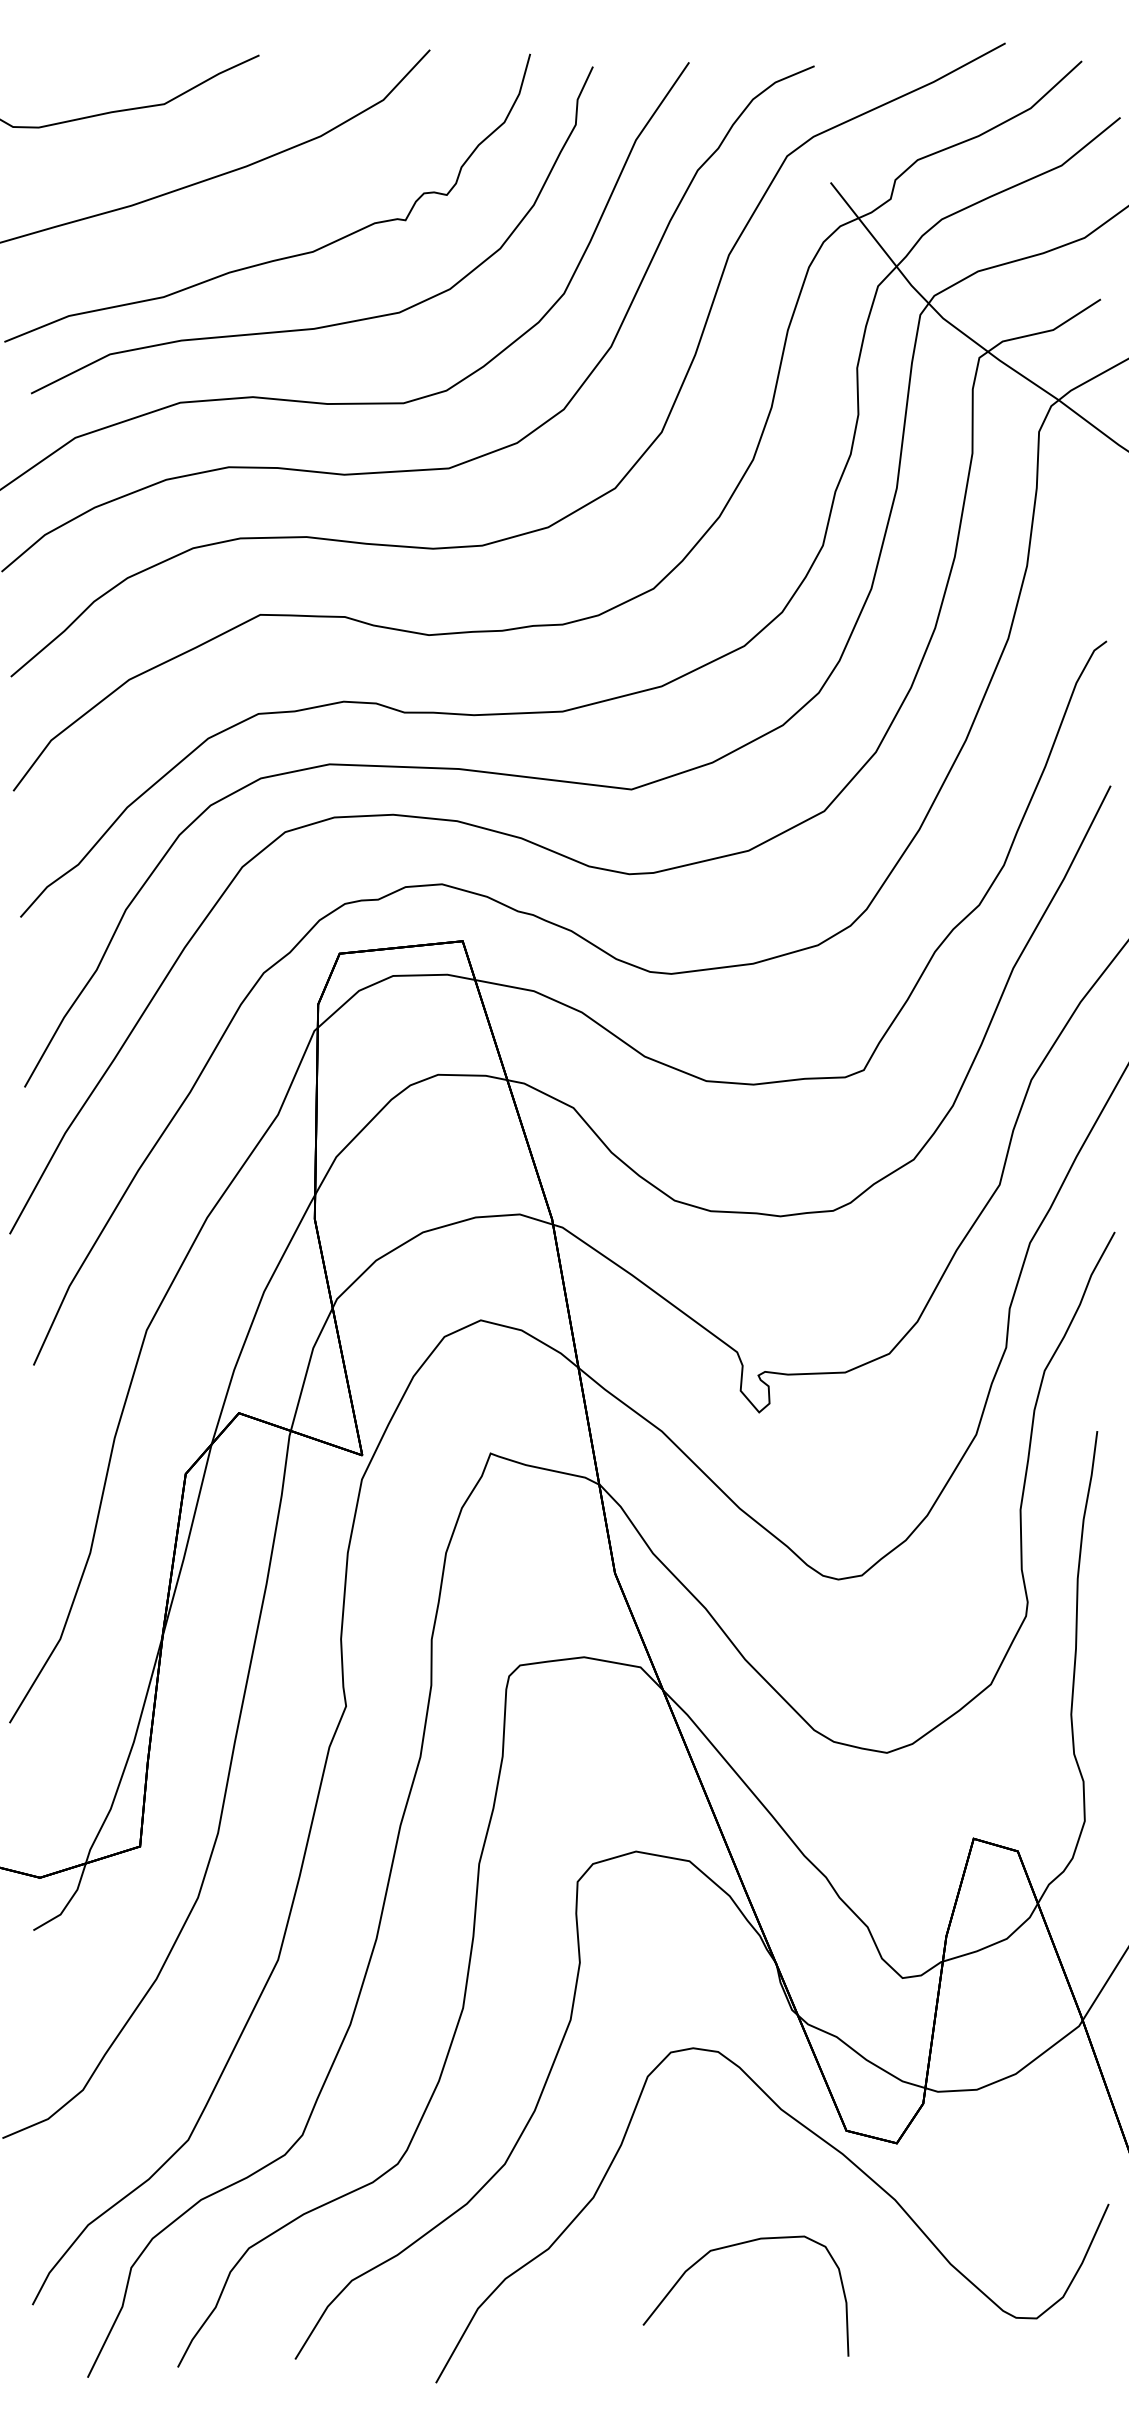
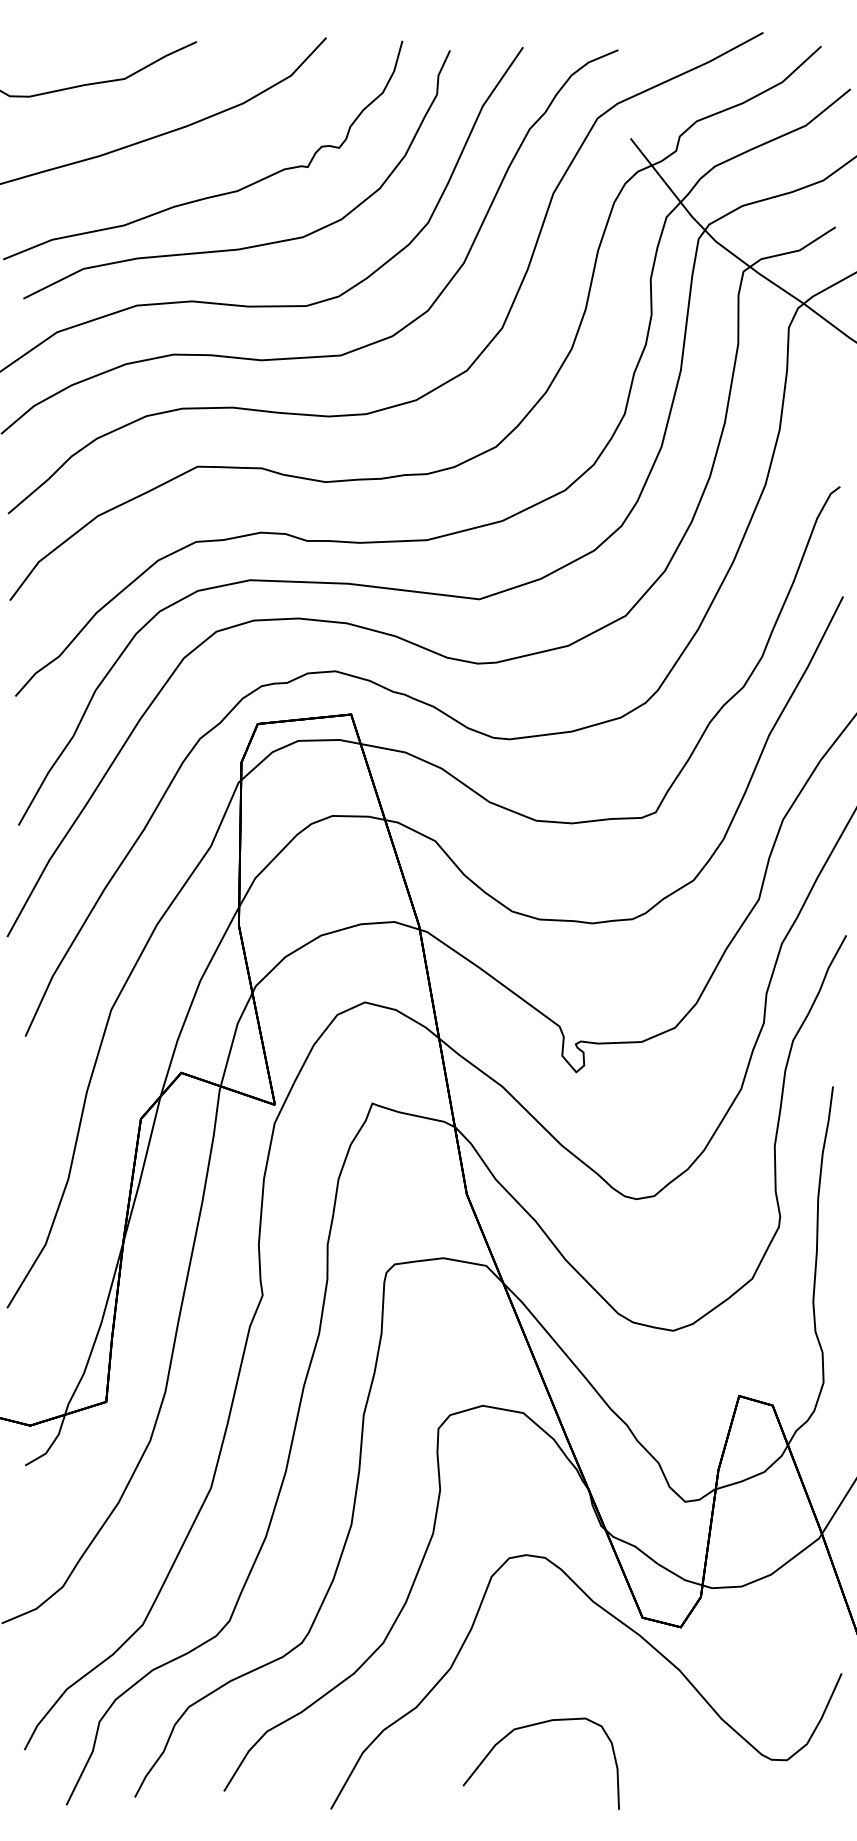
curve: (733, 2246) -> (531, 1726), moved

